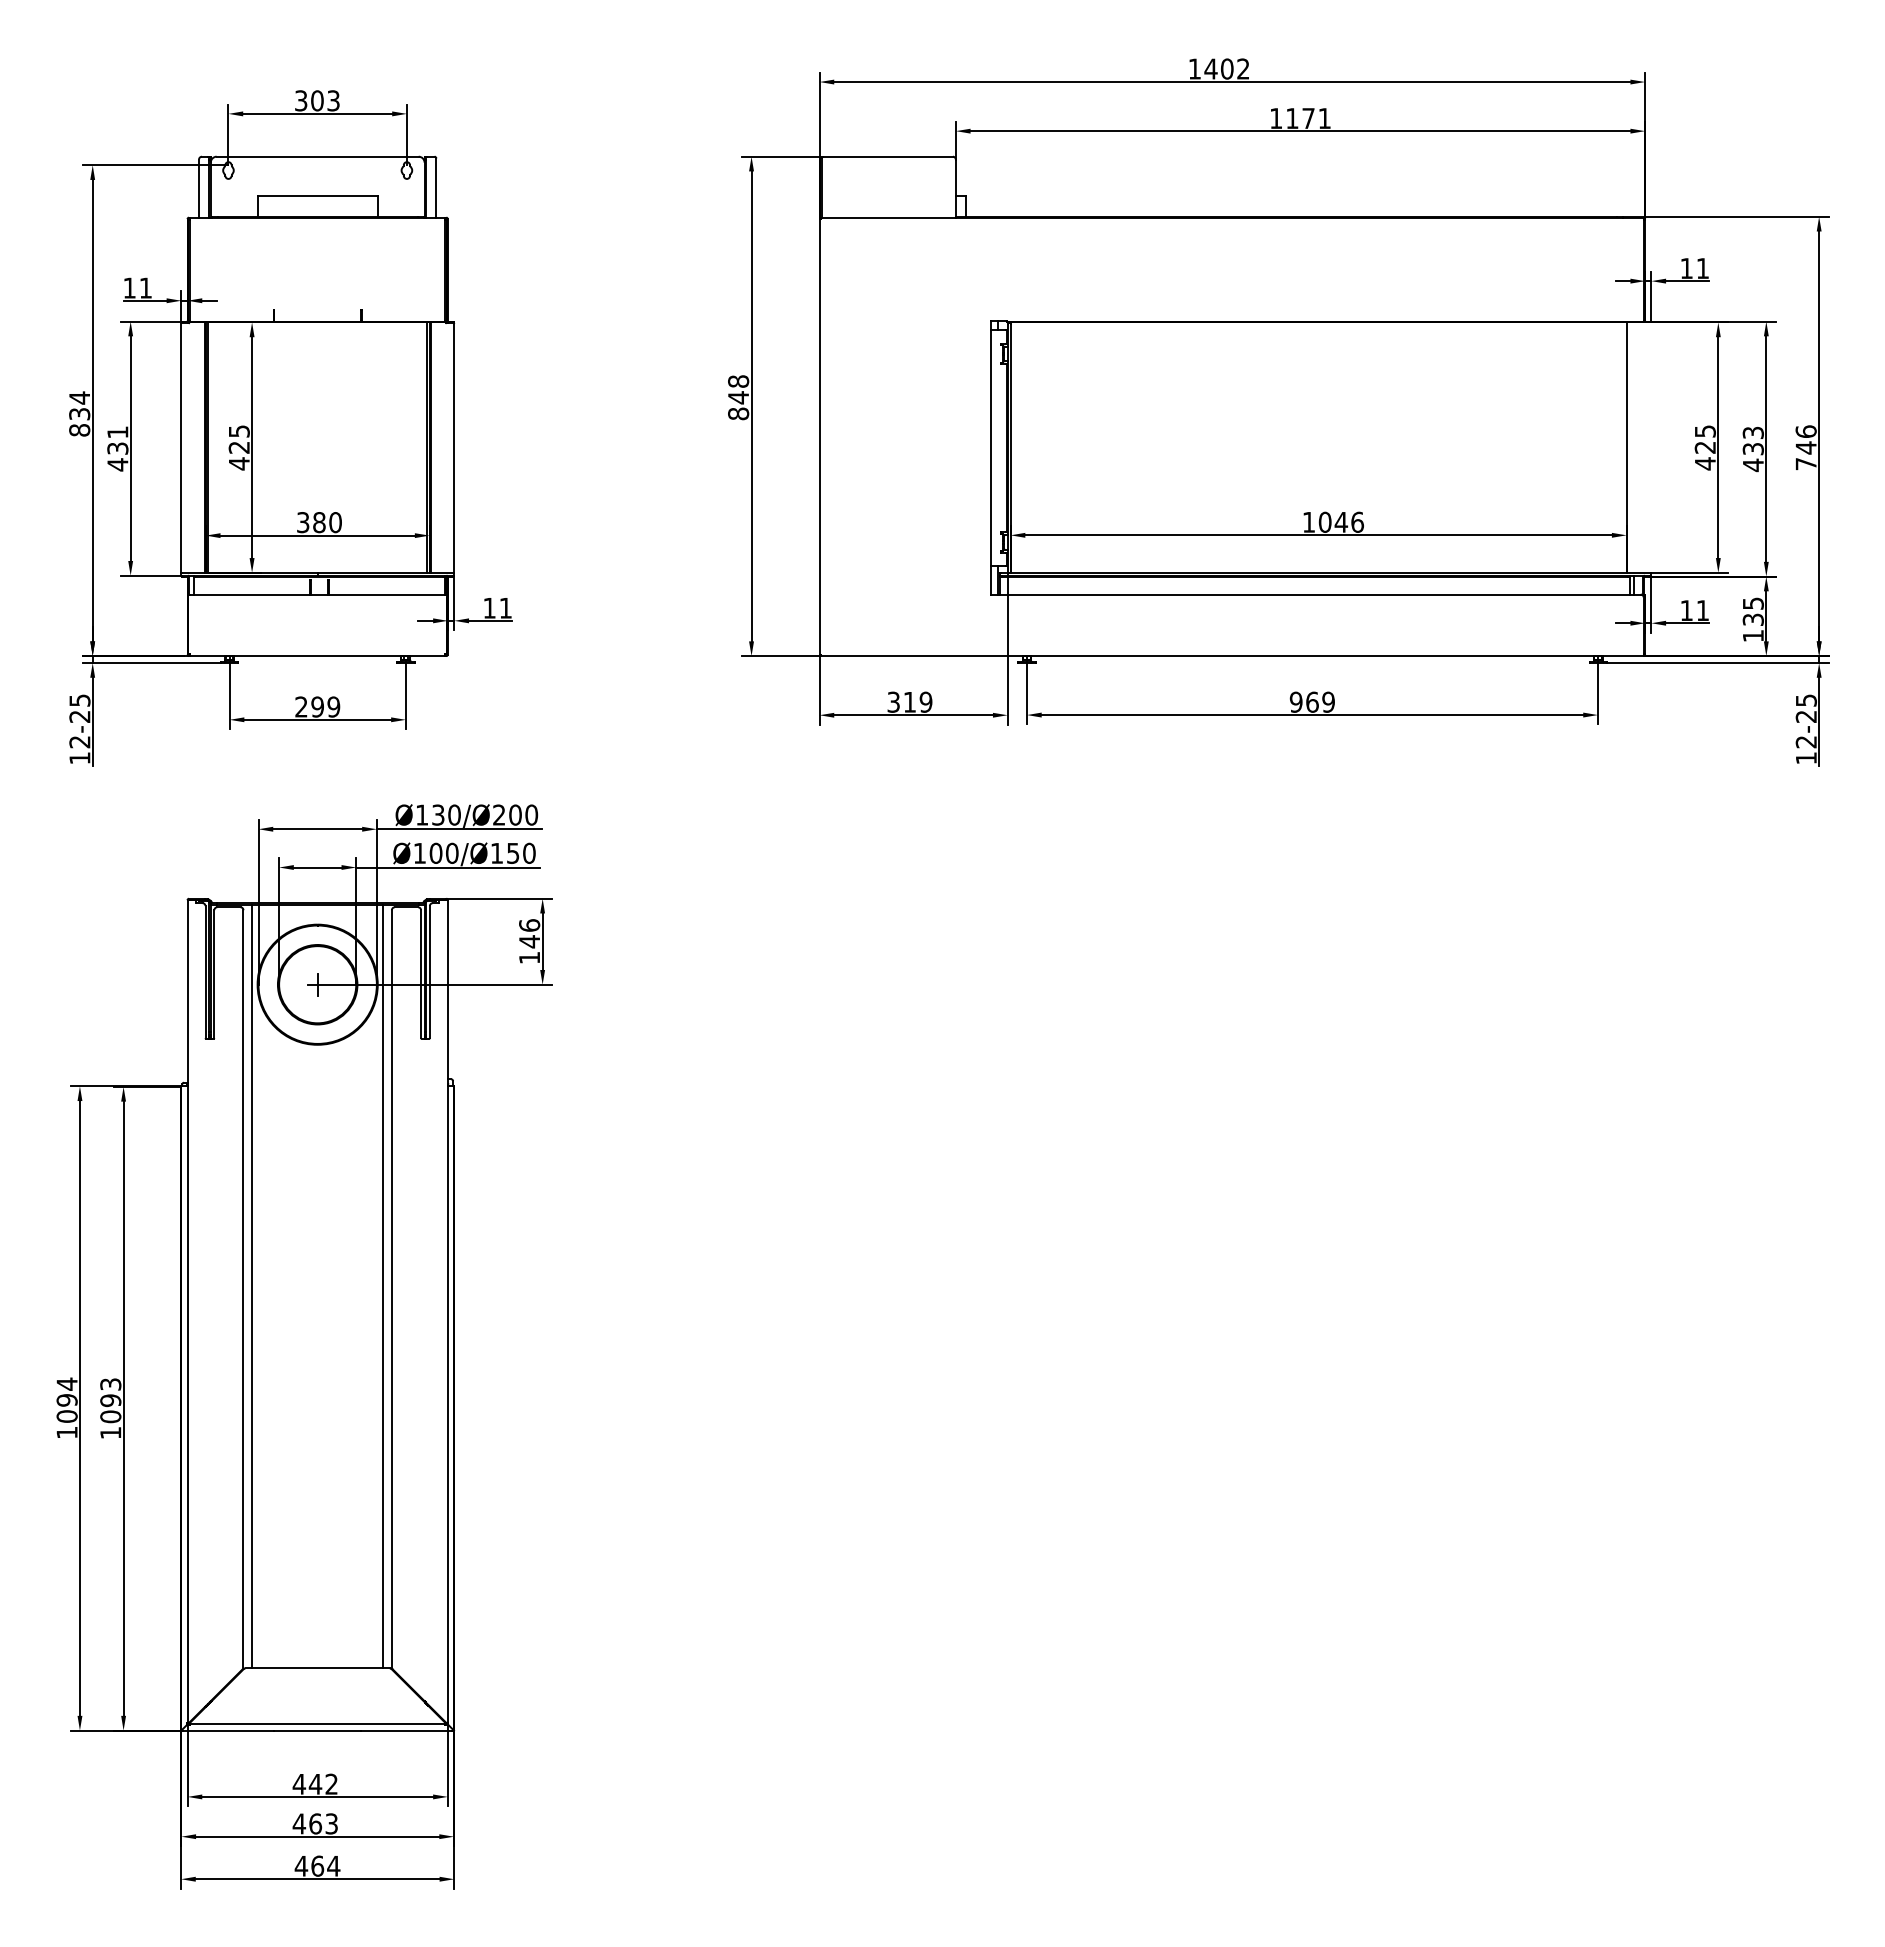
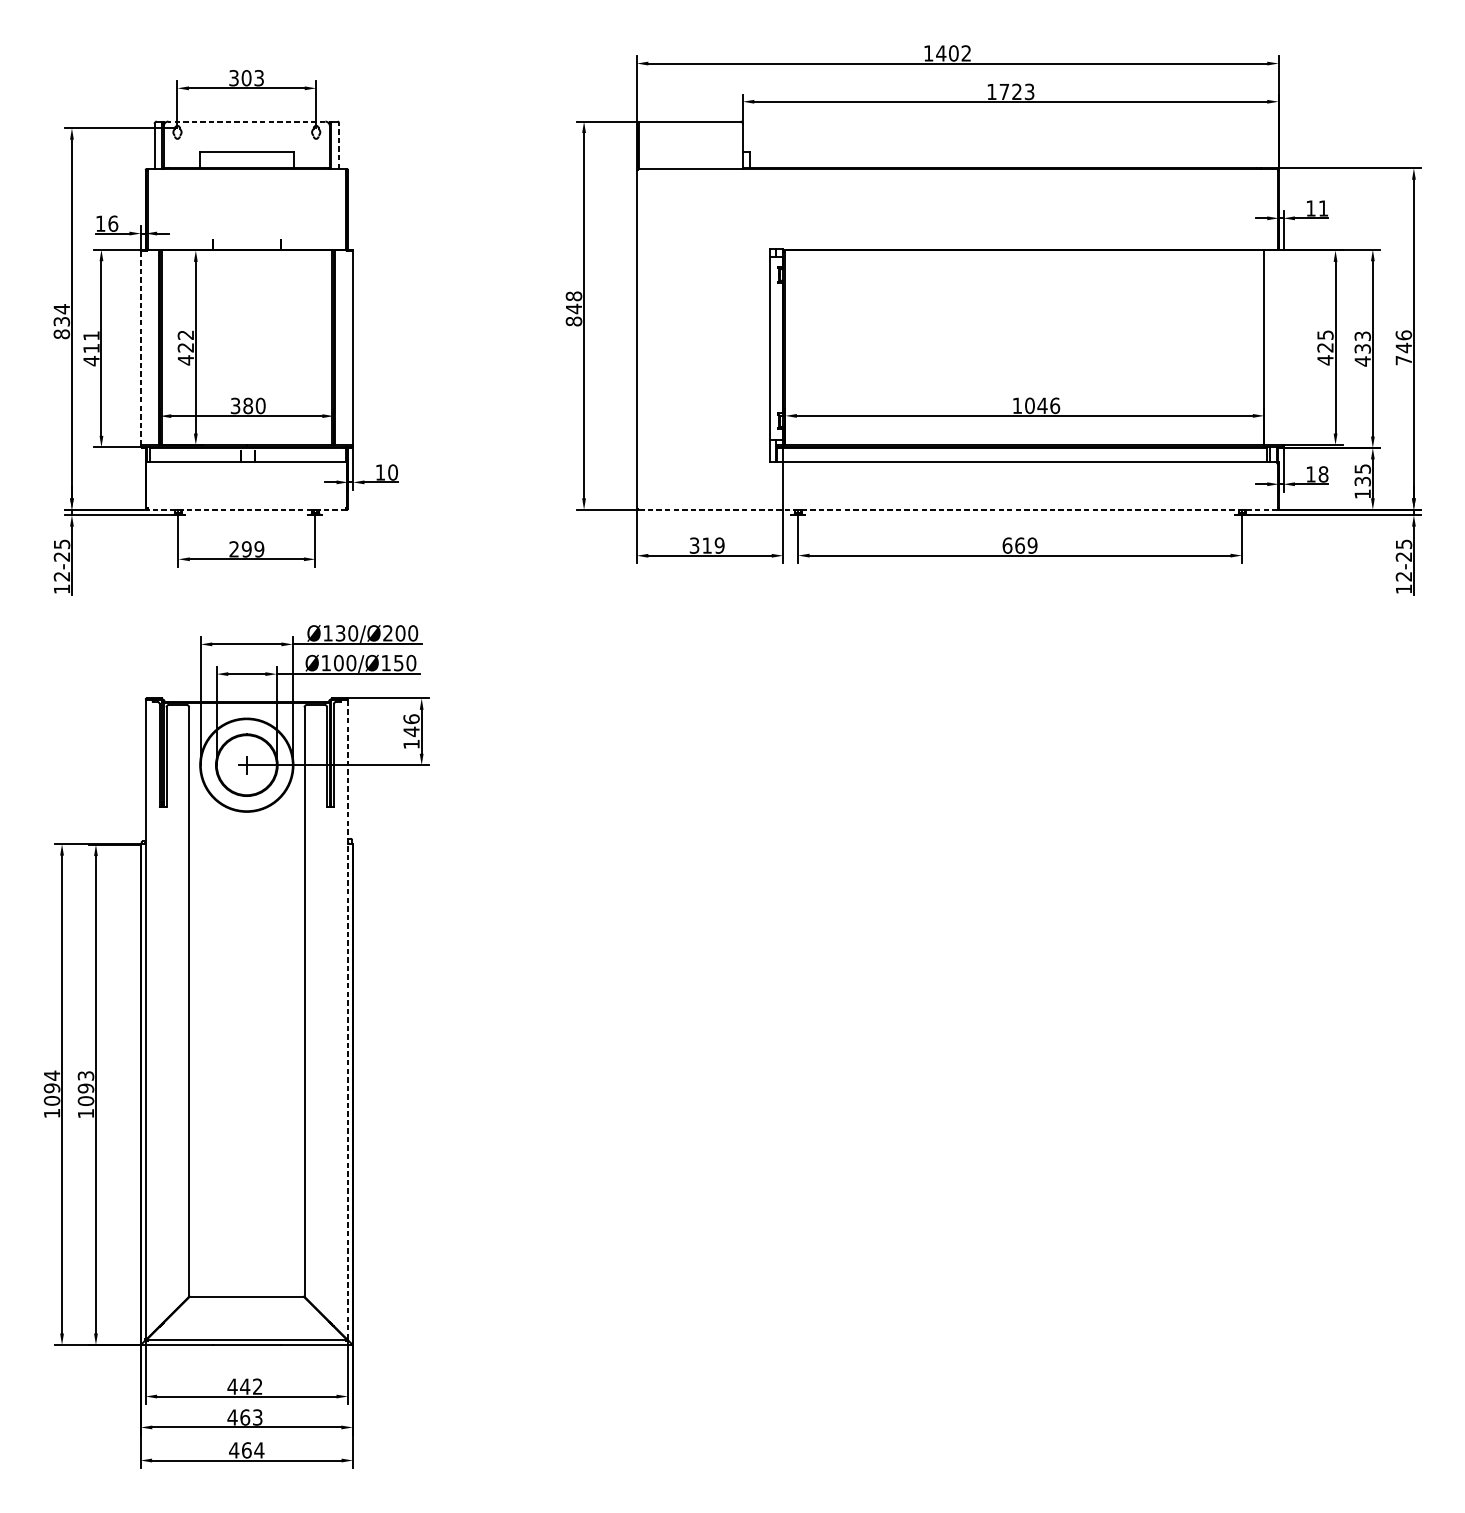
text: (1308, 118) -> (1016, 91), 1171 -> 1723
line: (317, 156) -> (246, 121), solid -> dashed
line: (436, 188) -> (339, 146), solid -> dashed
text: (145, 287) -> (112, 223), 11 -> 16
text: (238, 431) -> (185, 335), 425 -> 422
text: (117, 448) -> (91, 348), 431 -> 411
line: (181, 448) -> (140, 348), solid -> dashed
text: (505, 607) -> (392, 472), 11 -> 10
text: (1702, 610) -> (1323, 474), 11 -> 18
line: (317, 656) -> (246, 510), solid -> dashed
line: (1231, 656) -> (957, 510), solid -> dashed
text: (1295, 701) -> (1006, 545), 969 -> 669
line: (252, 1286) -> (196, 999), removed
line: (383, 1286) -> (297, 999), removed
line: (447, 1311) -> (347, 1019), solid -> dashed

